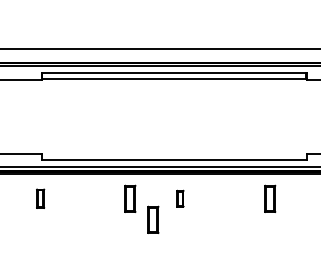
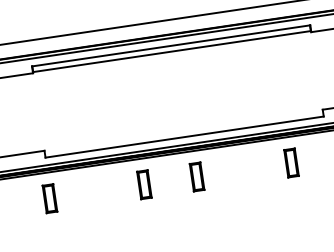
part: (40, 198) -> (49, 198), size x1.43
part: (180, 198) -> (197, 176), size x1.67
part: (153, 219) -> (171, 202), removed

